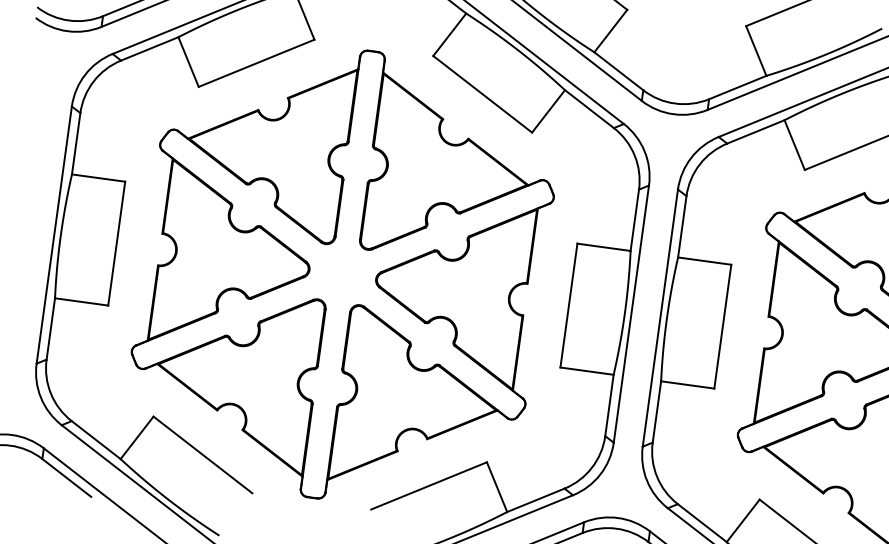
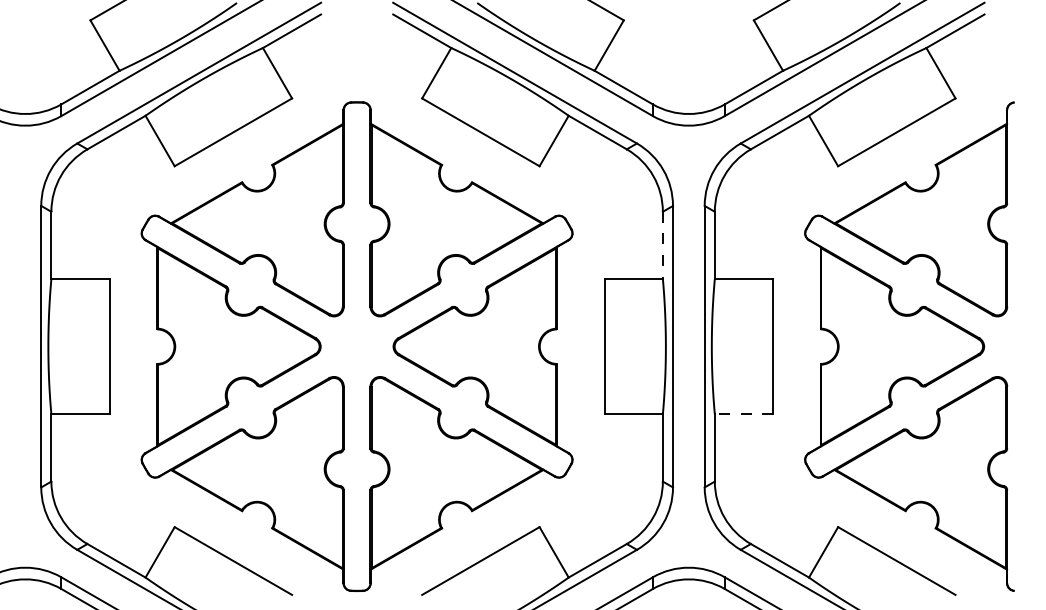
line: (634, 220) -> (662, 245), solid -> dashed
line: (687, 384) -> (743, 414), solid -> dashed

